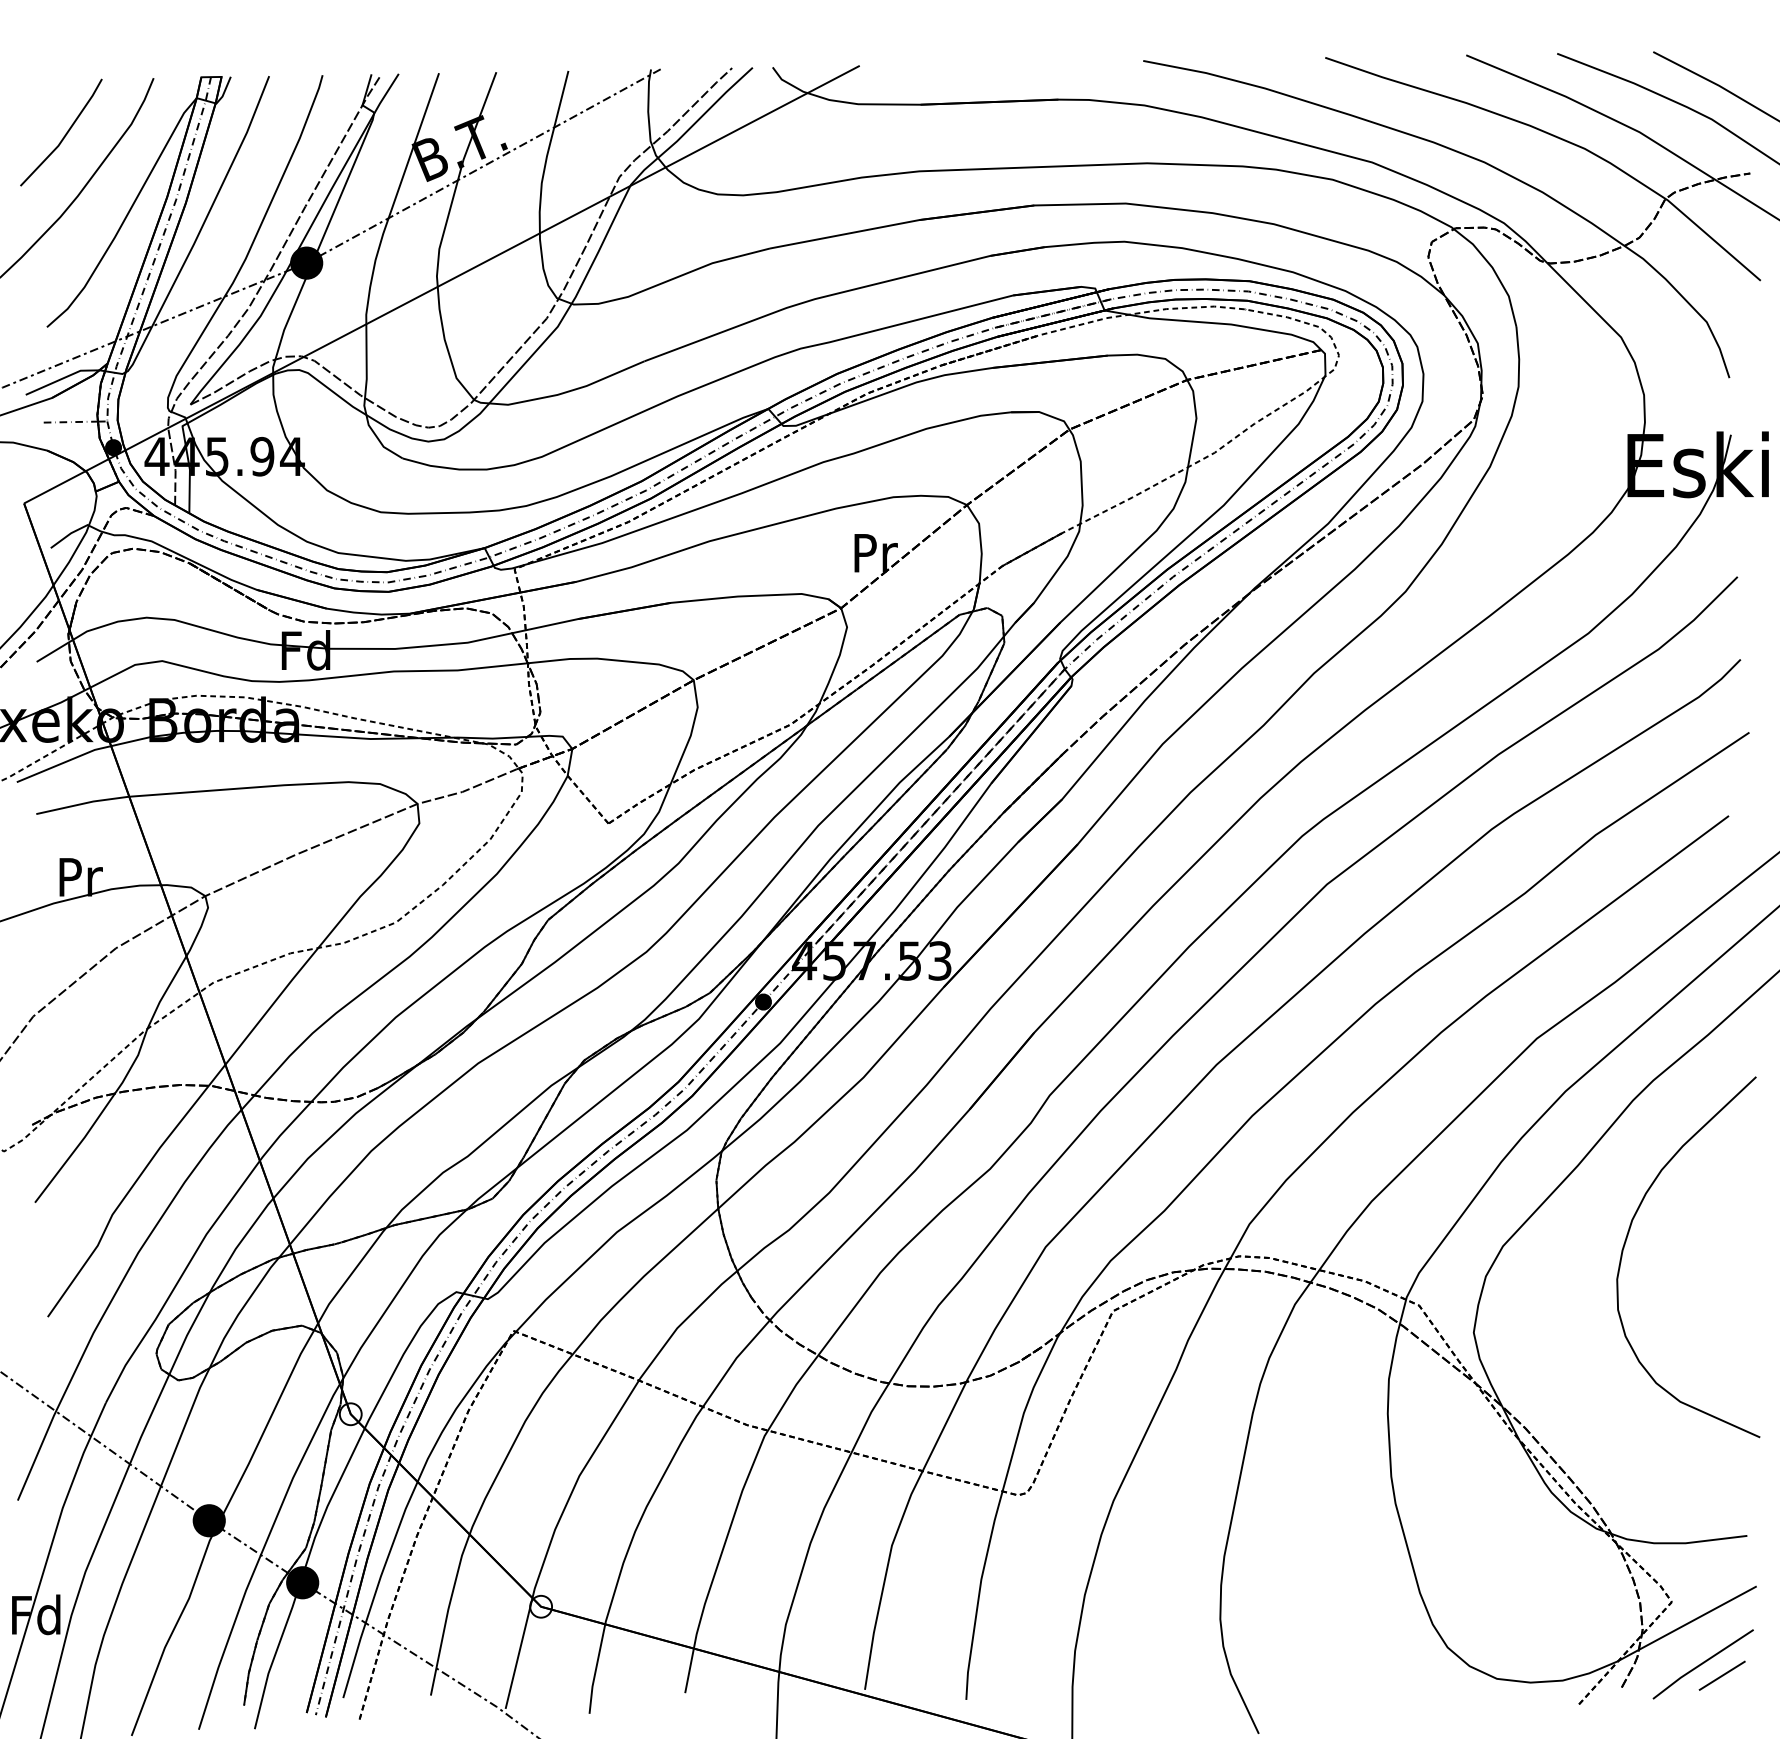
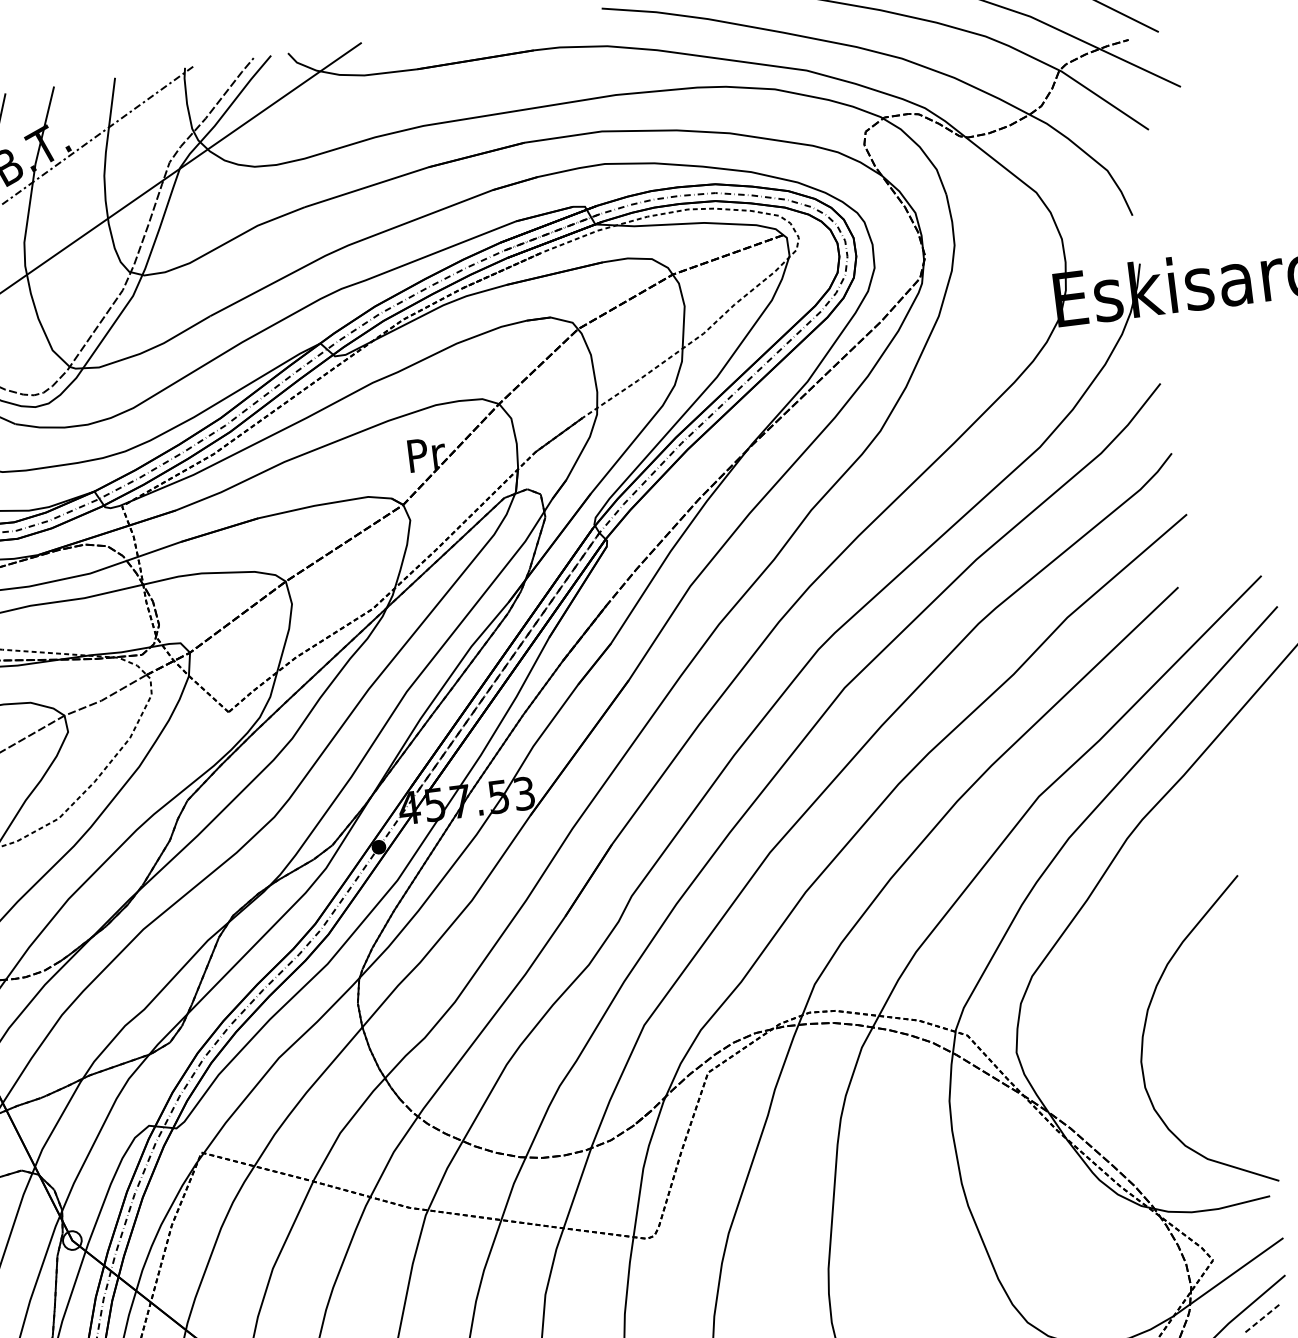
curve: (1626, 1242) -> (1145, 1029), moved
line: (1722, 1675) -> (1263, 1317), solid -> dashed

